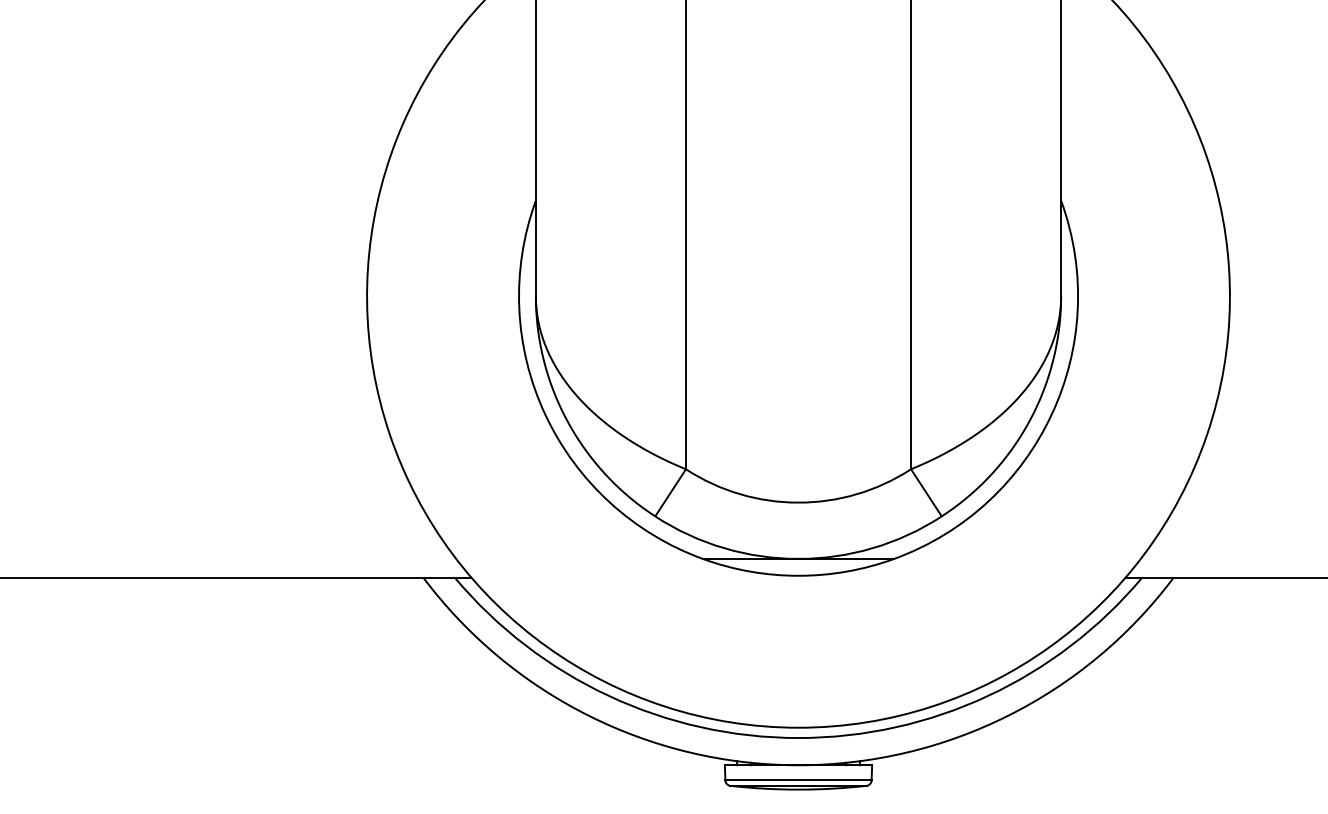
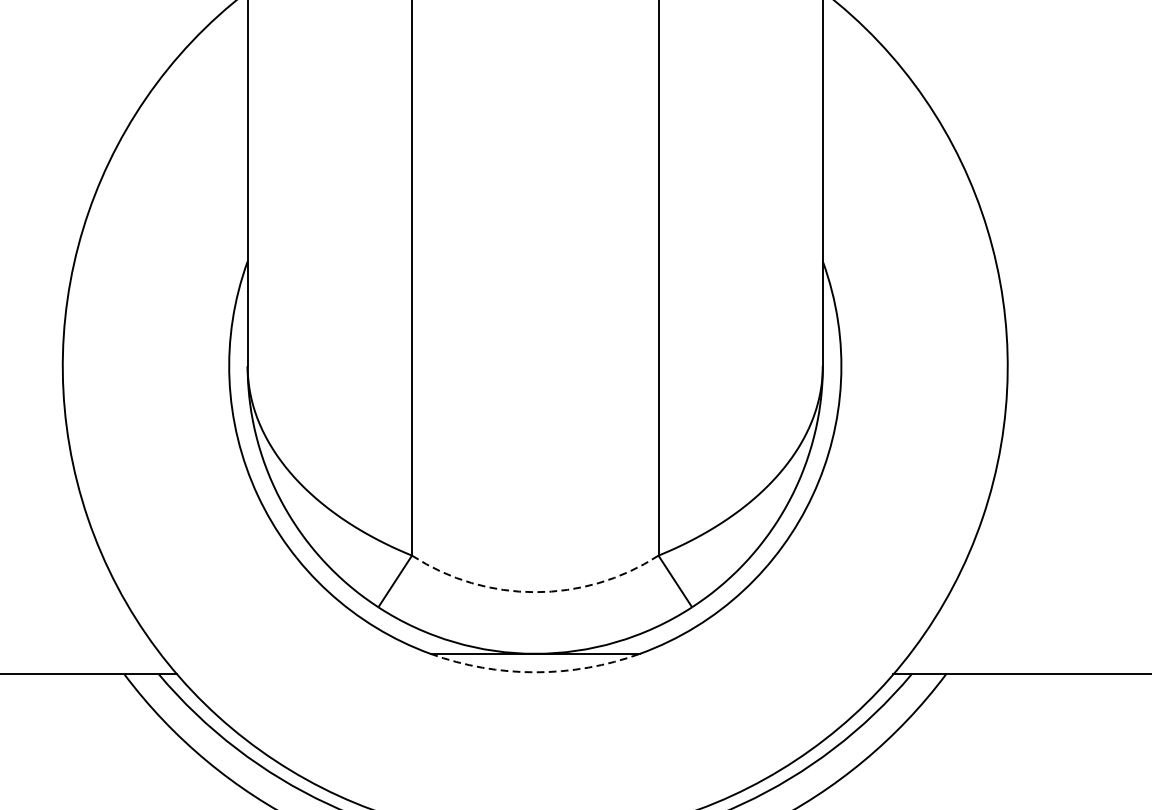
arc: (798, 502) -> (535, 592), solid -> dashed
arc: (798, 575) -> (535, 671), solid -> dashed

